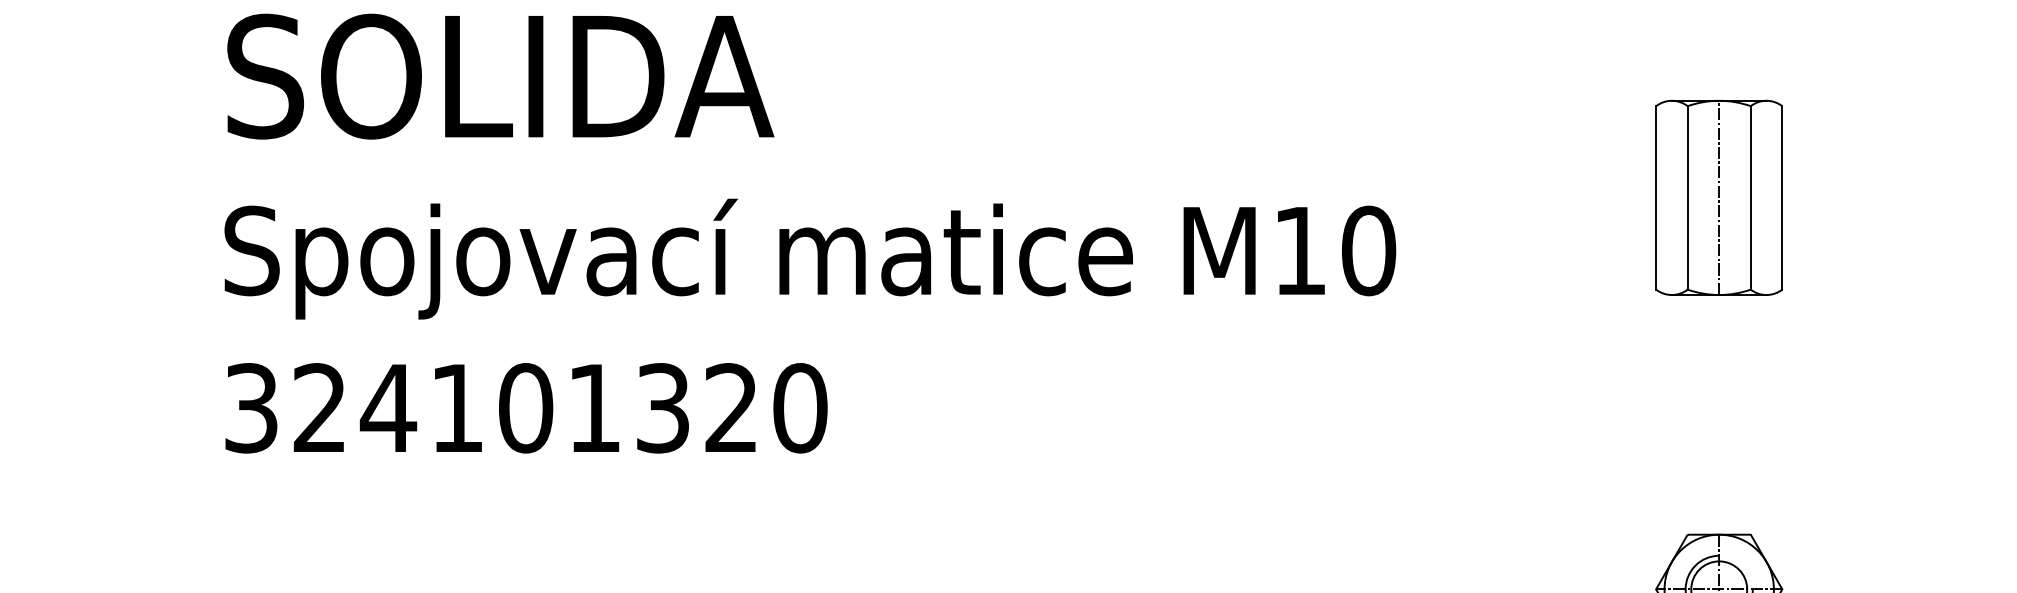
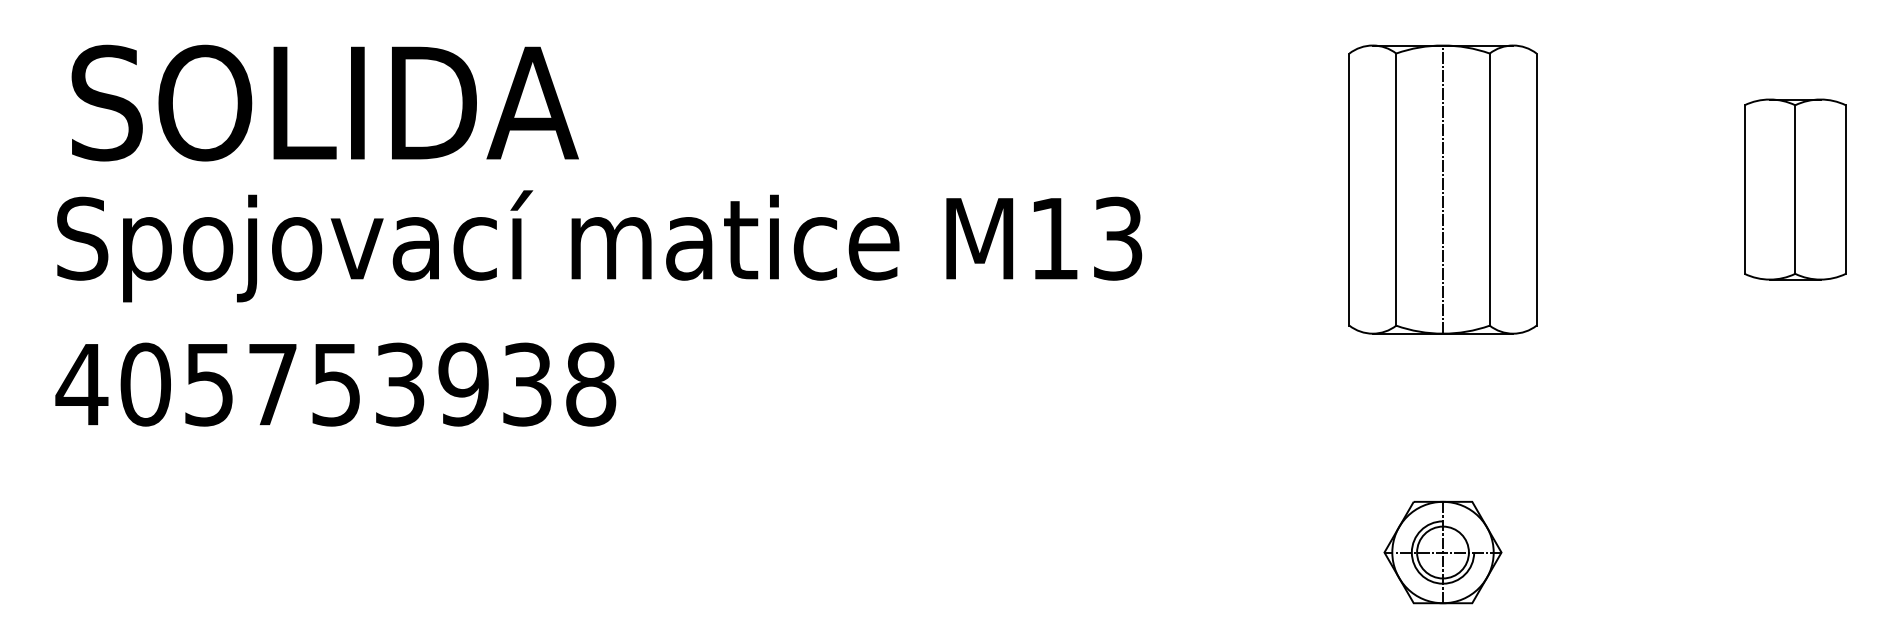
text: (499, 75) -> (324, 102), moved
part: (1718, 197) -> (1442, 189), size x1.6
text: (1369, 250) -> (1118, 238), M10 -> M13
text: (524, 408) -> (335, 384), 324101320 -> 405753938

